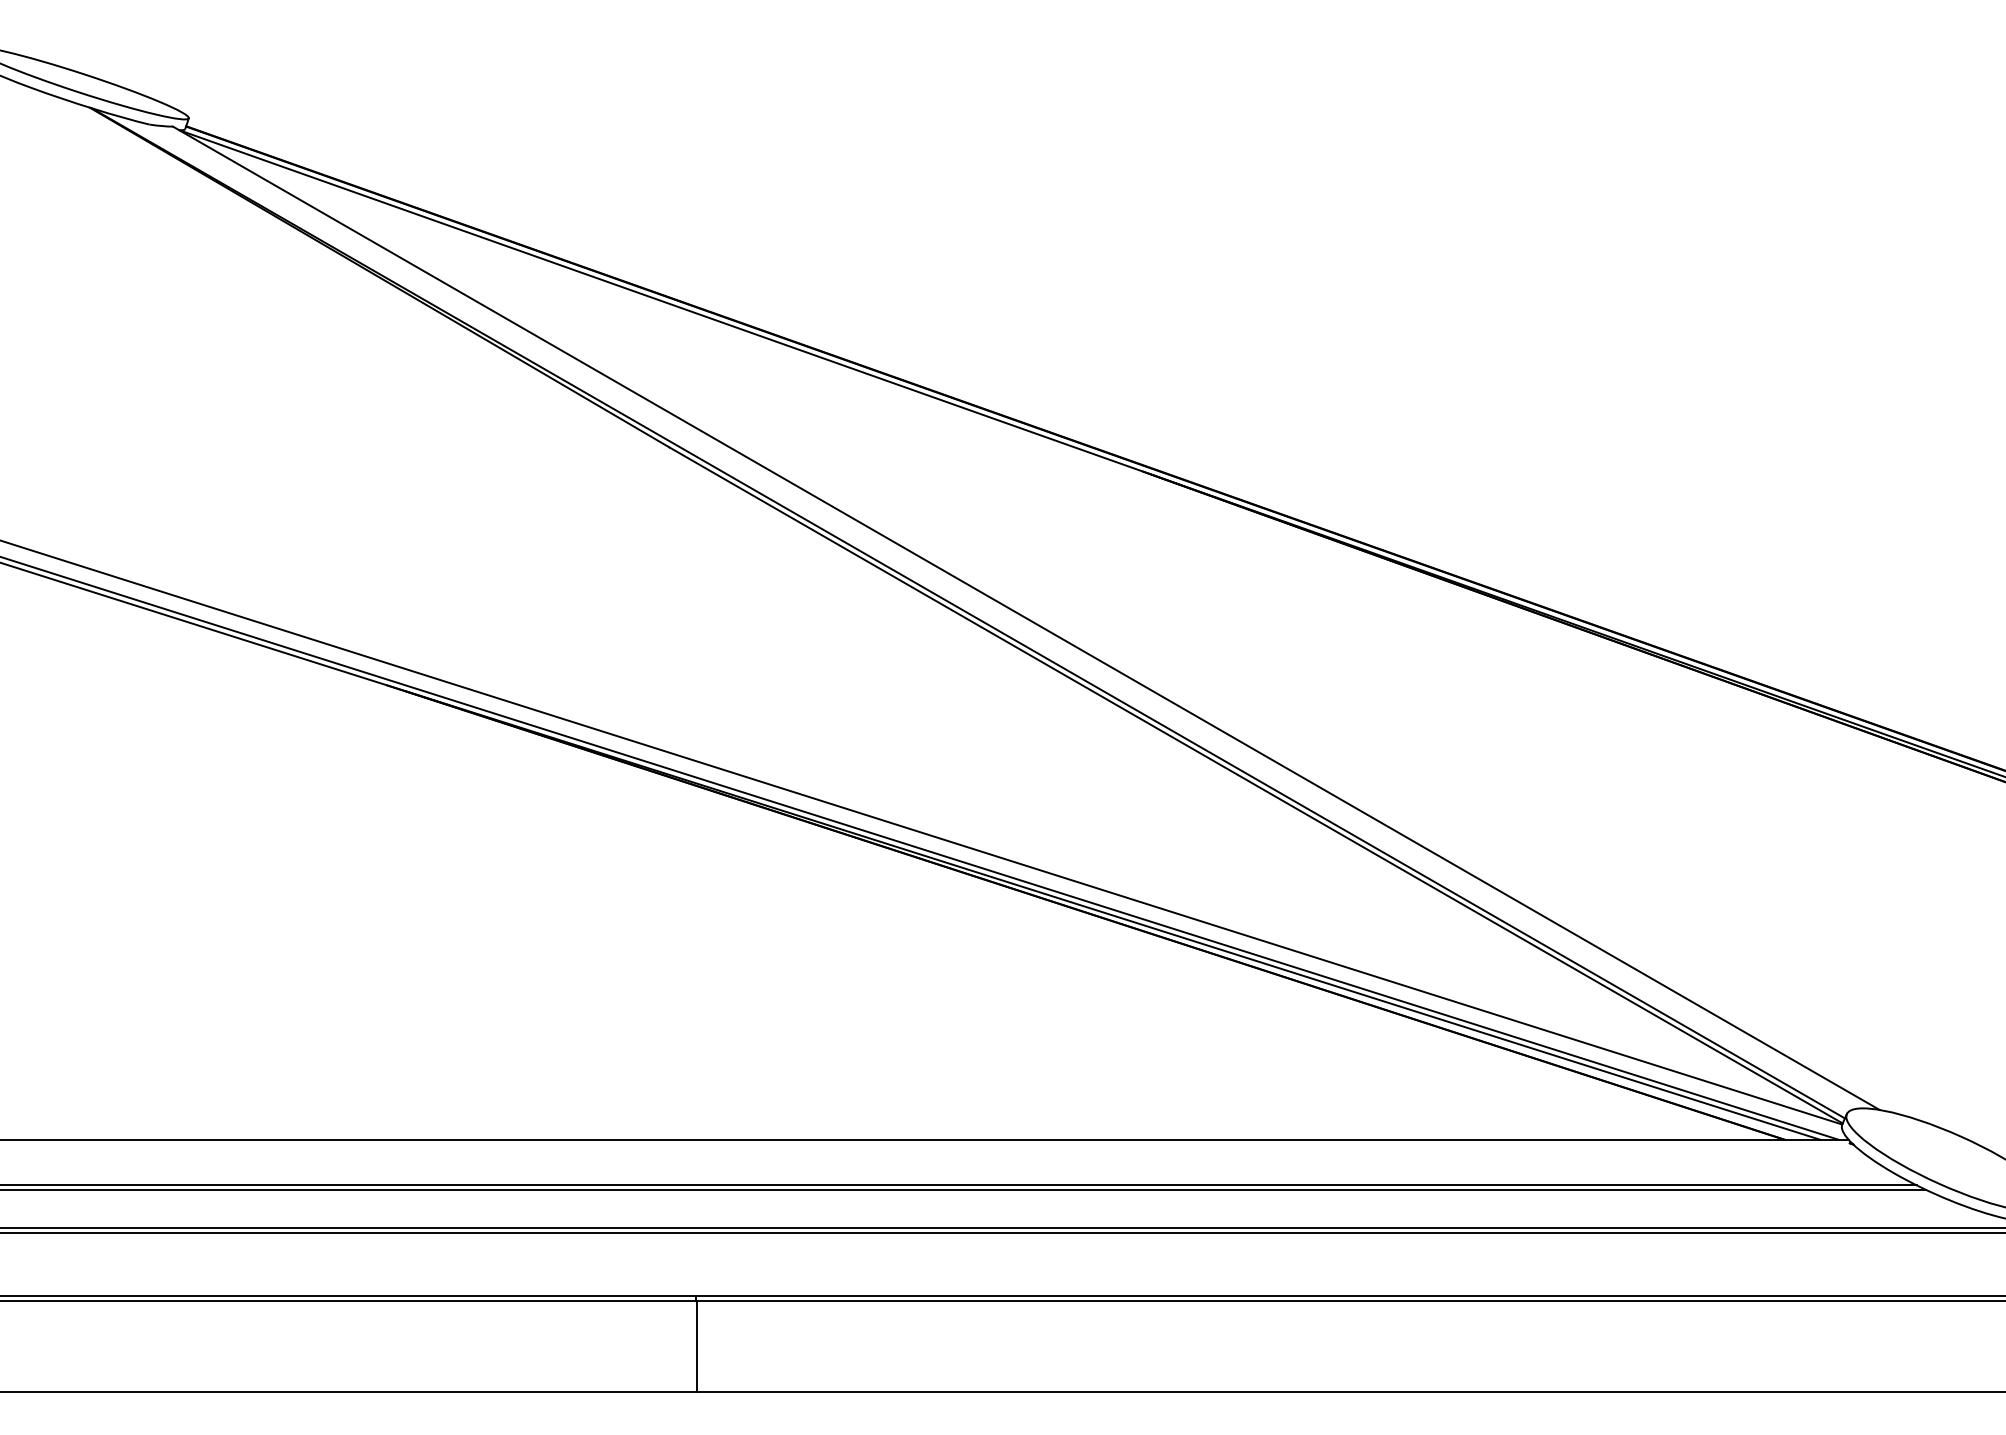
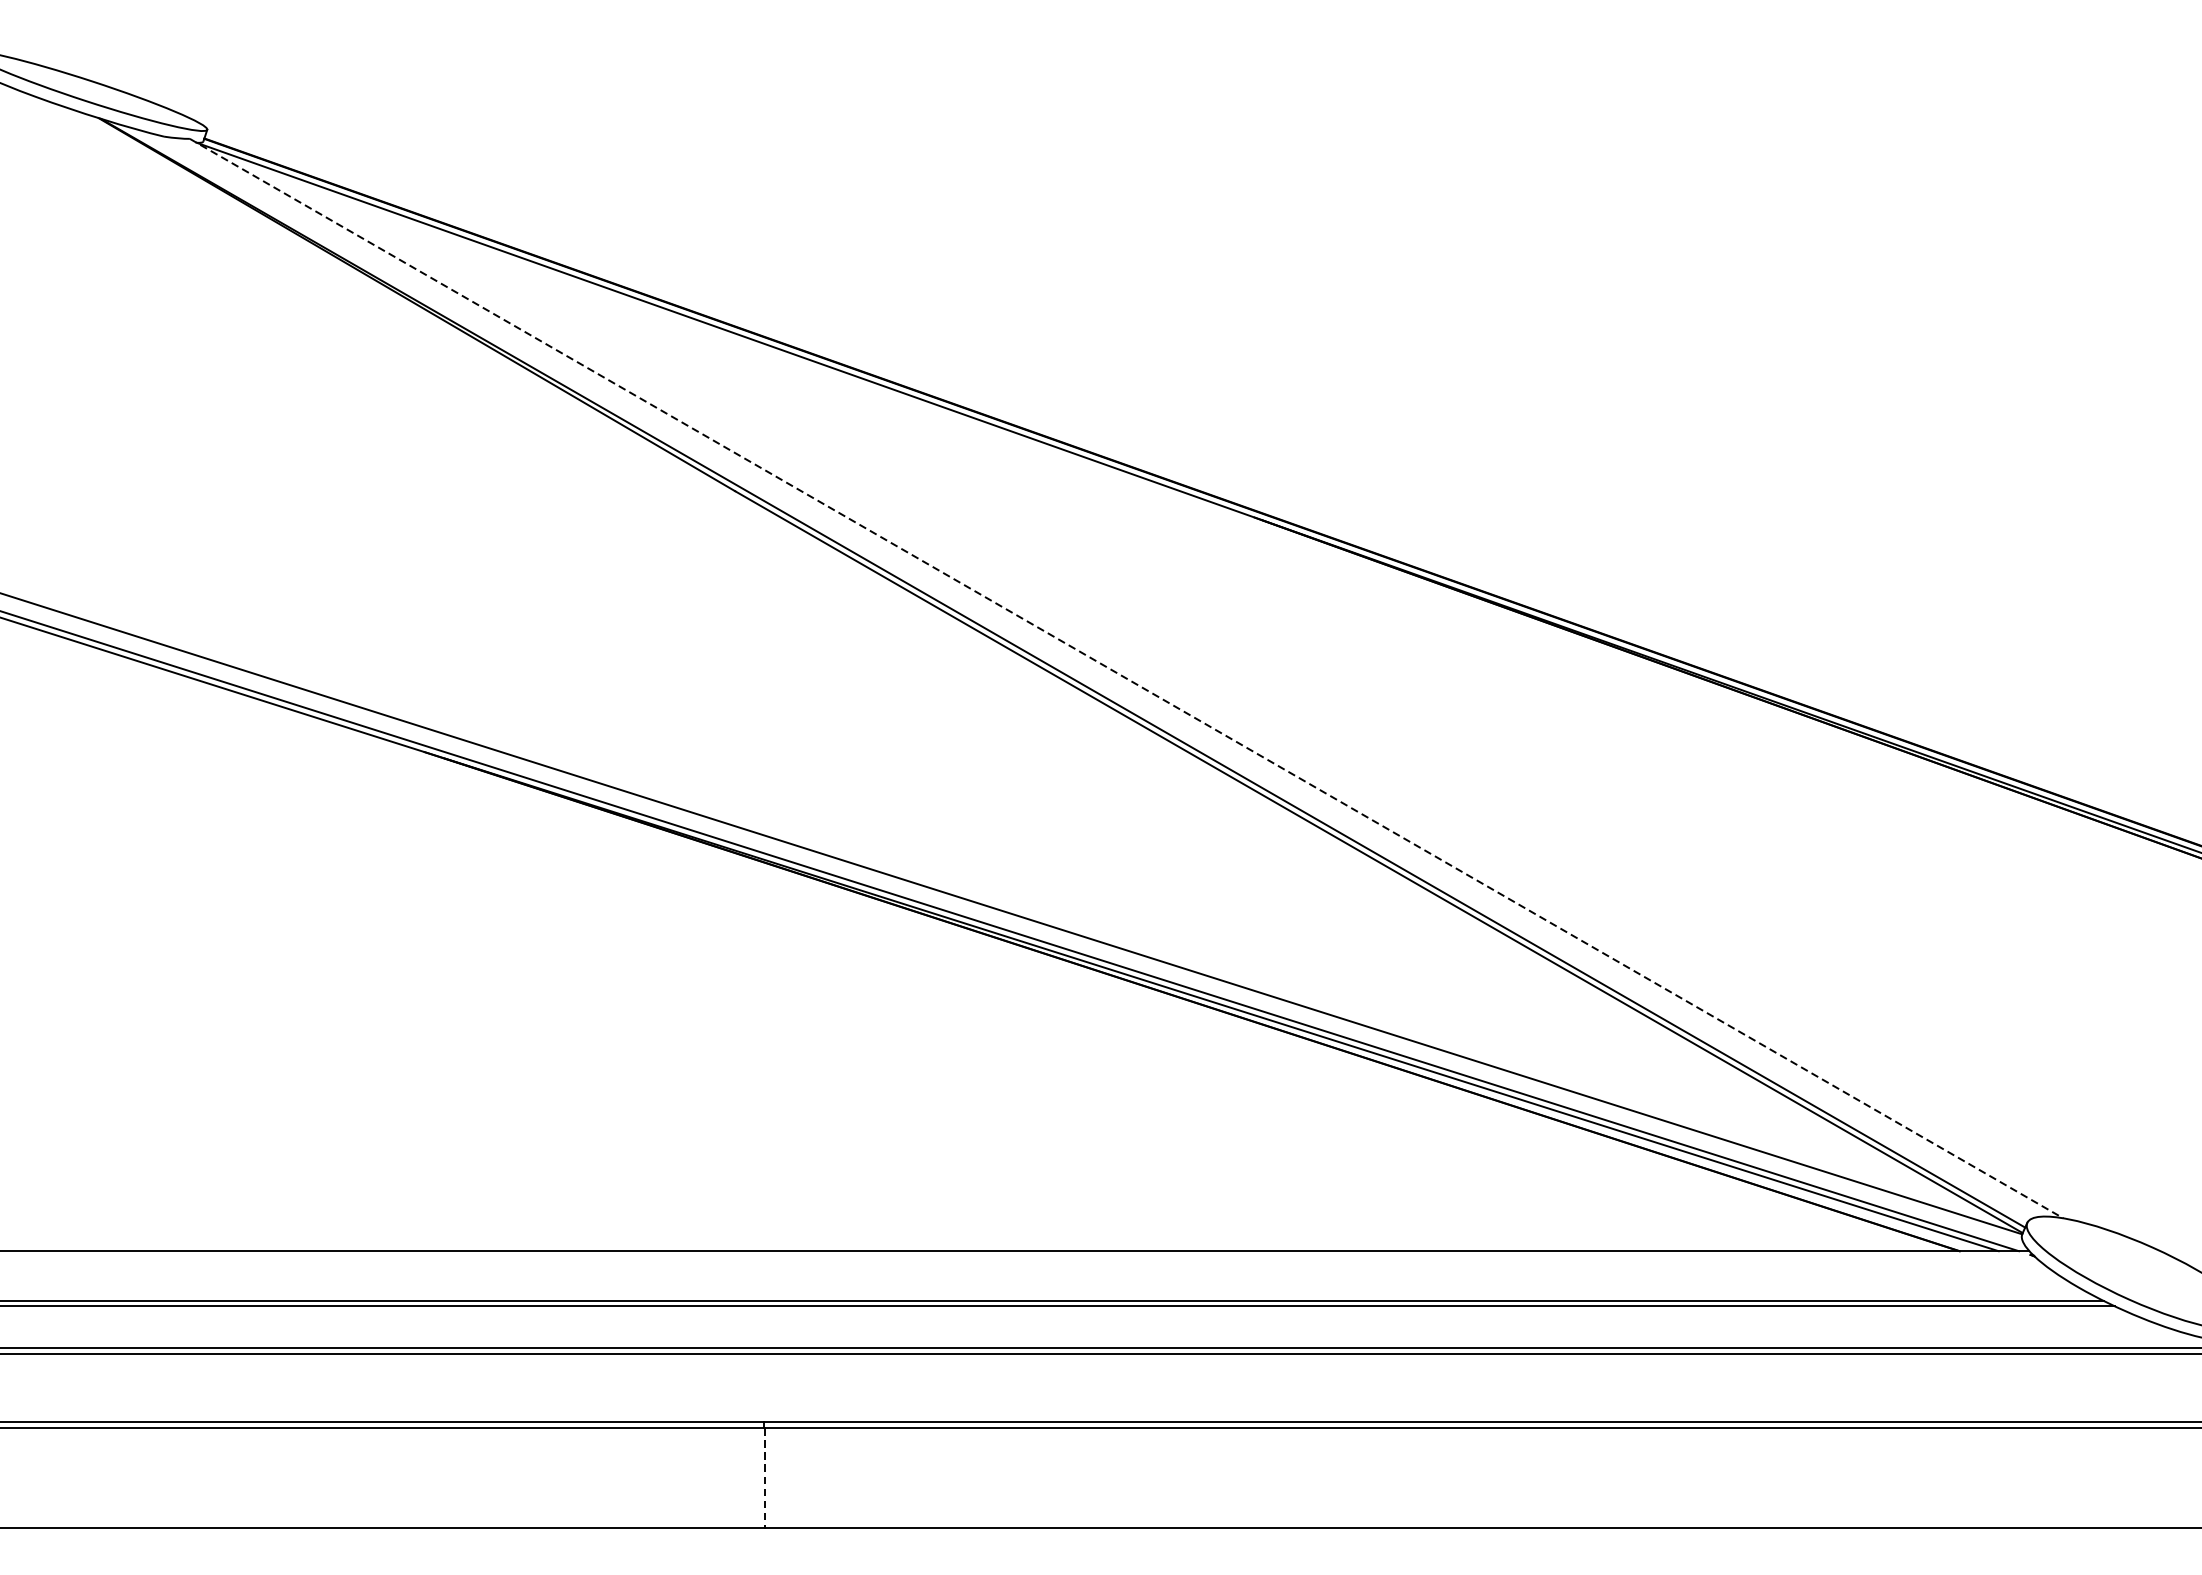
line: (1026, 618) -> (1126, 678), solid -> dashed
line: (697, 1347) -> (765, 1479), solid -> dashed

